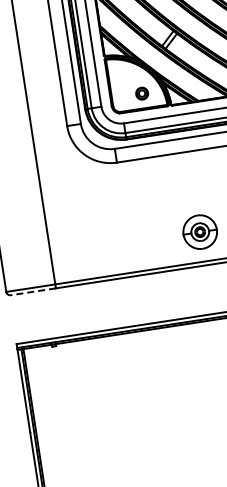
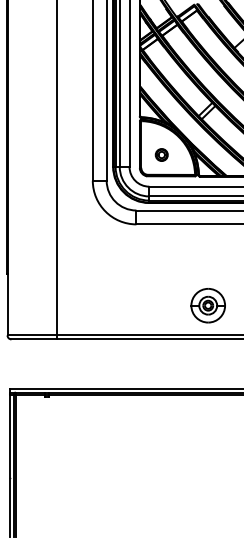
part: (141, 93) -> (161, 154), moved
line: (33, 291) -> (34, 339), dashed -> solid

